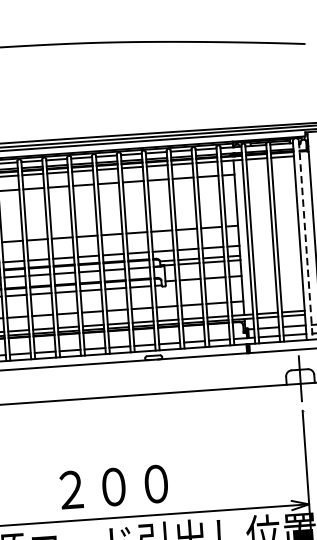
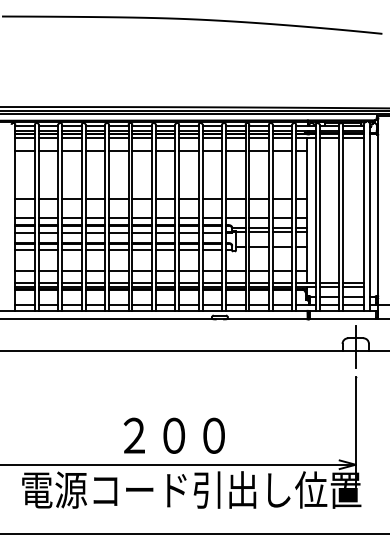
line: (305, 240) -> (369, 217), dashed -> solid

